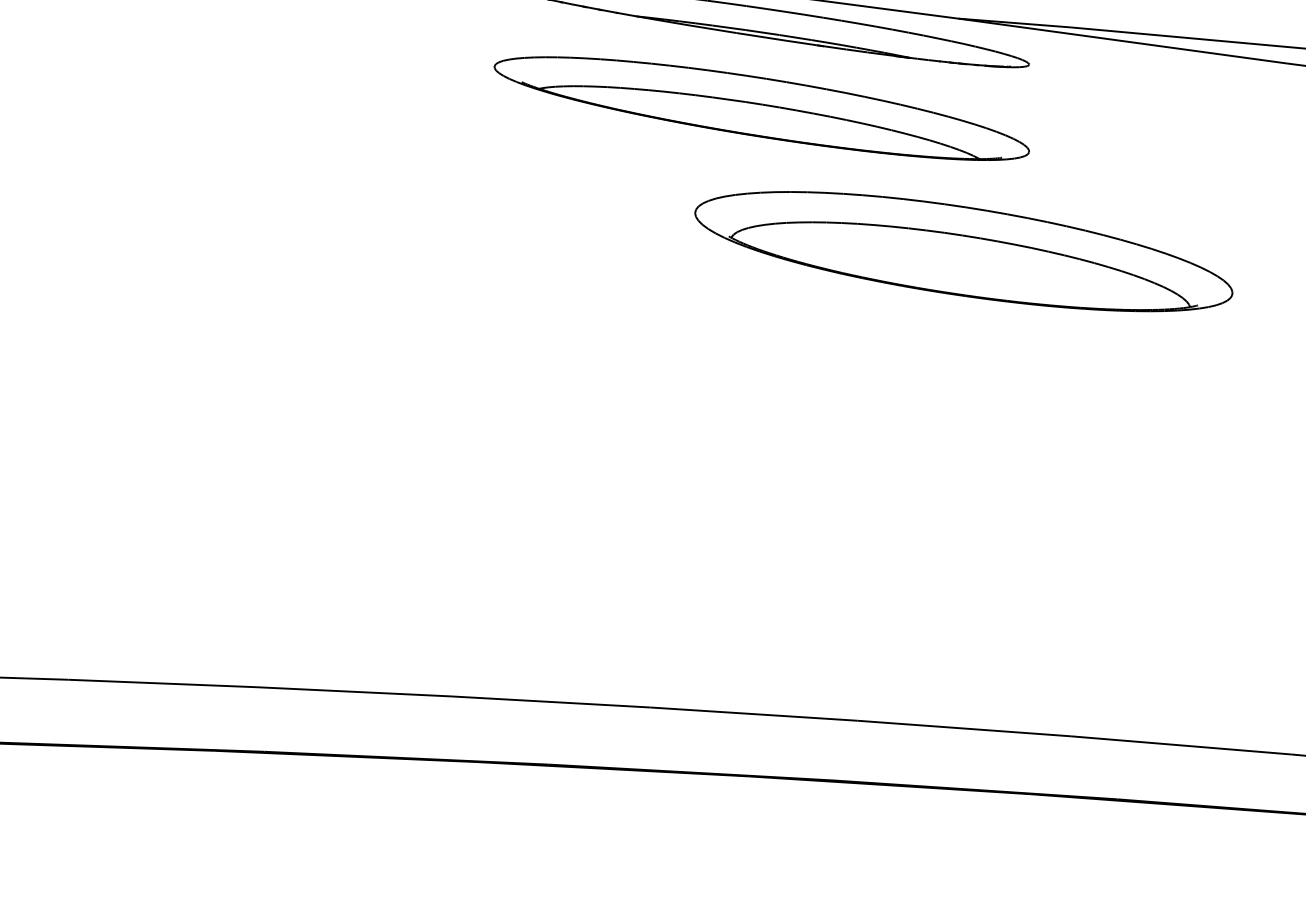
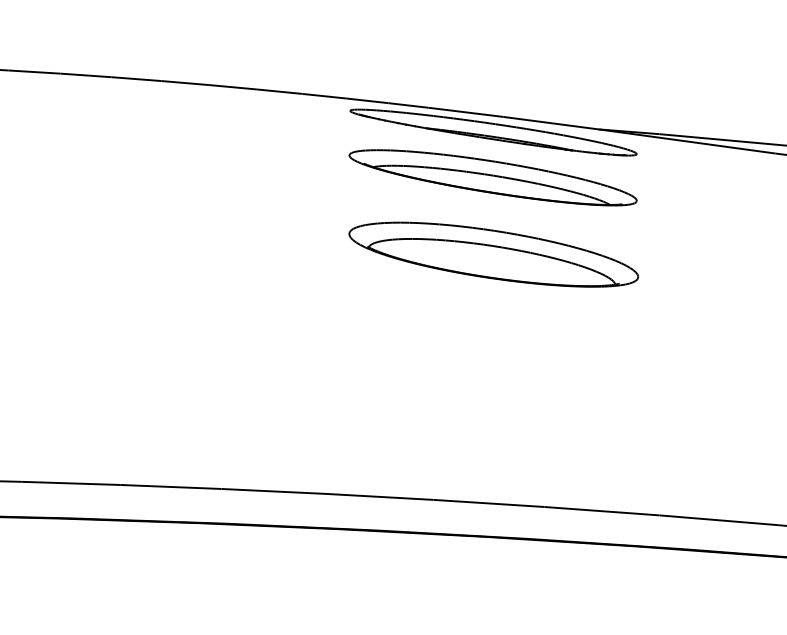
part: (963, 251) -> (493, 254), moved

